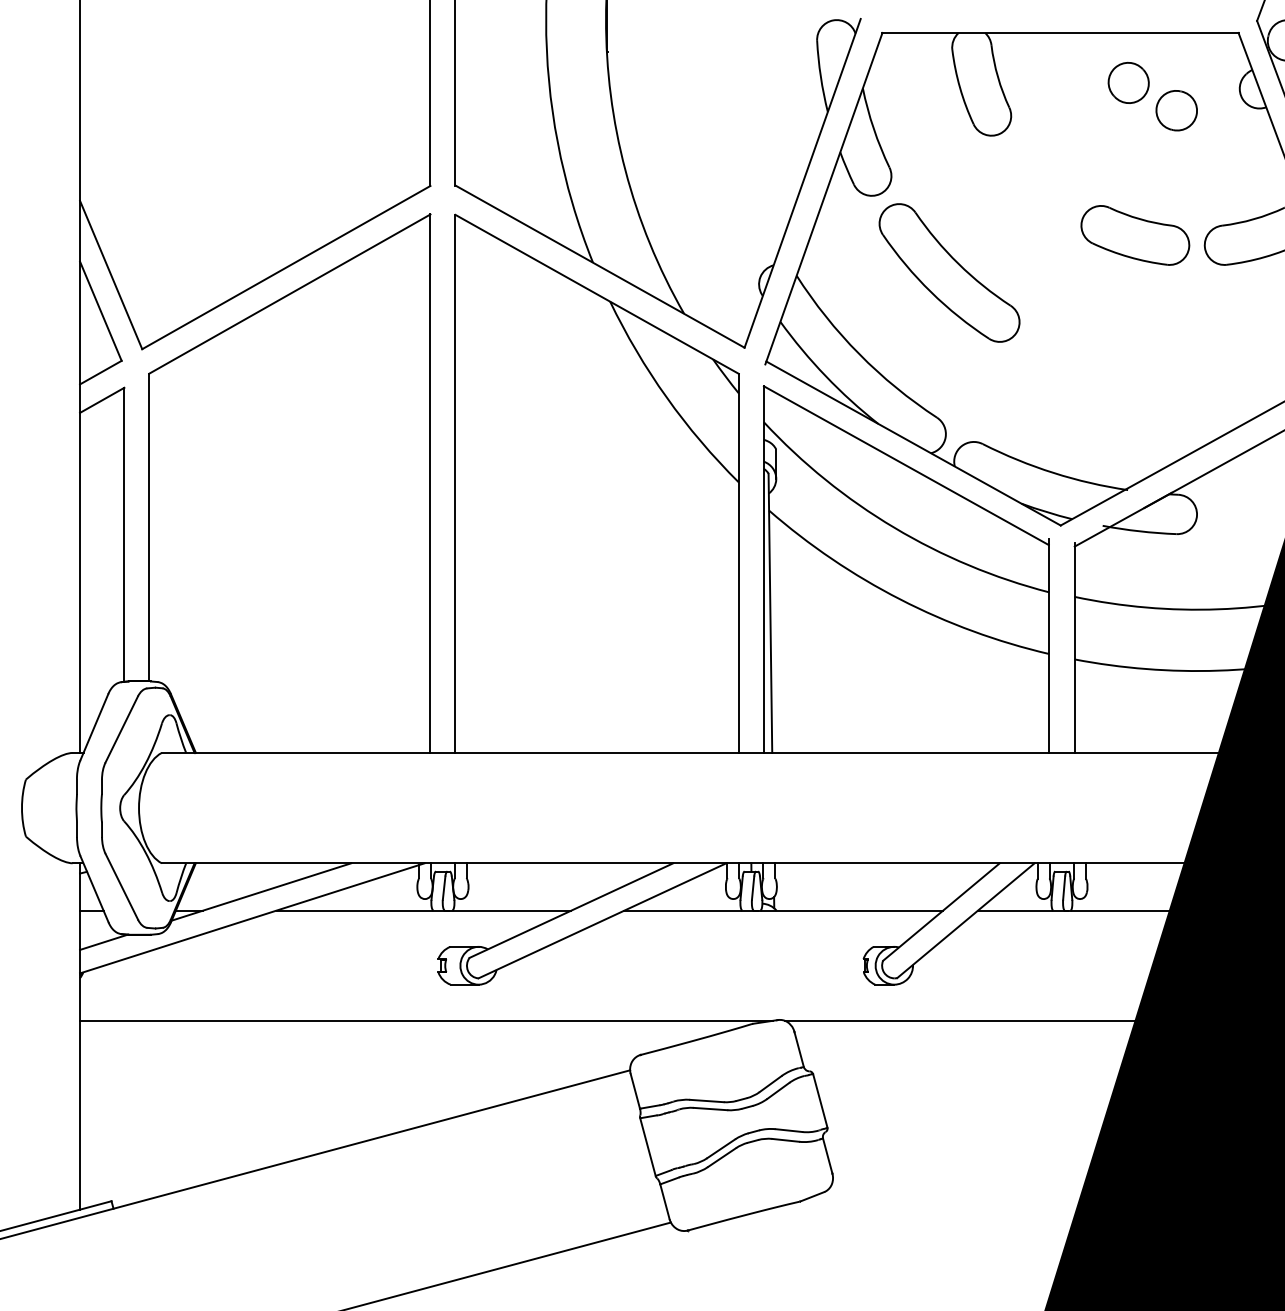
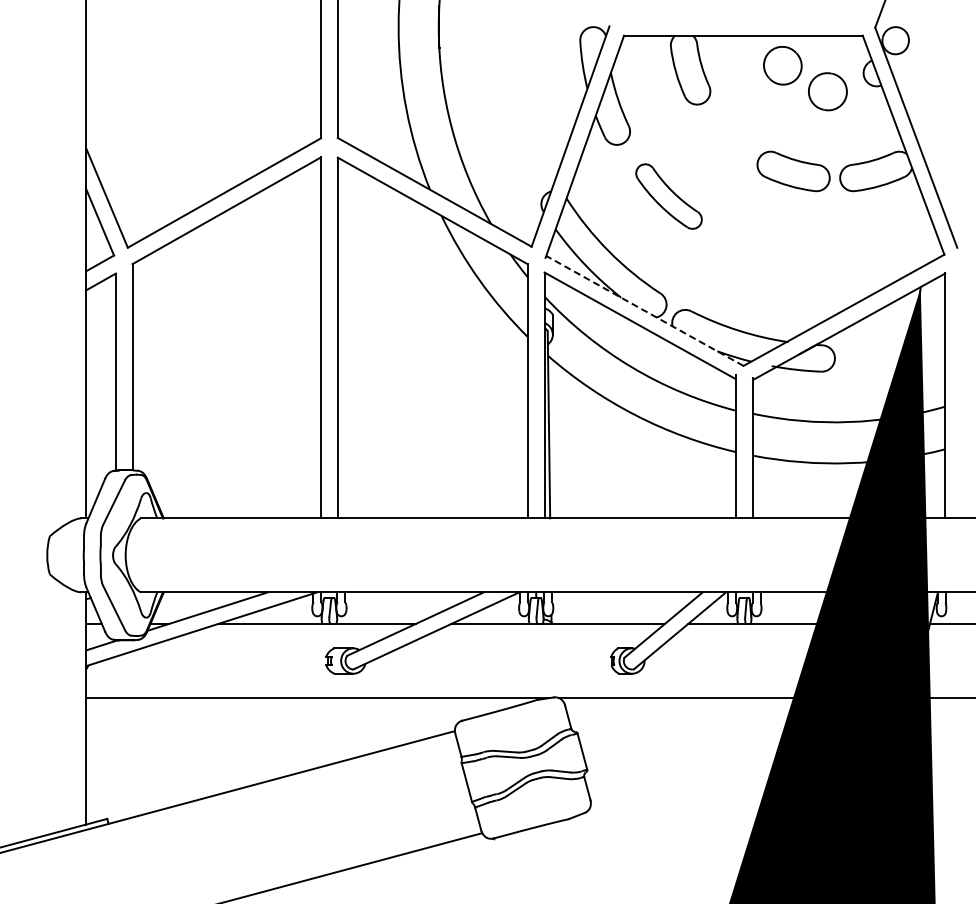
part: (1151, 95) -> (804, 77), size x1.4
part: (948, 272) -> (668, 196), size x0.7
line: (912, 442) -> (644, 310), solid -> dashed

